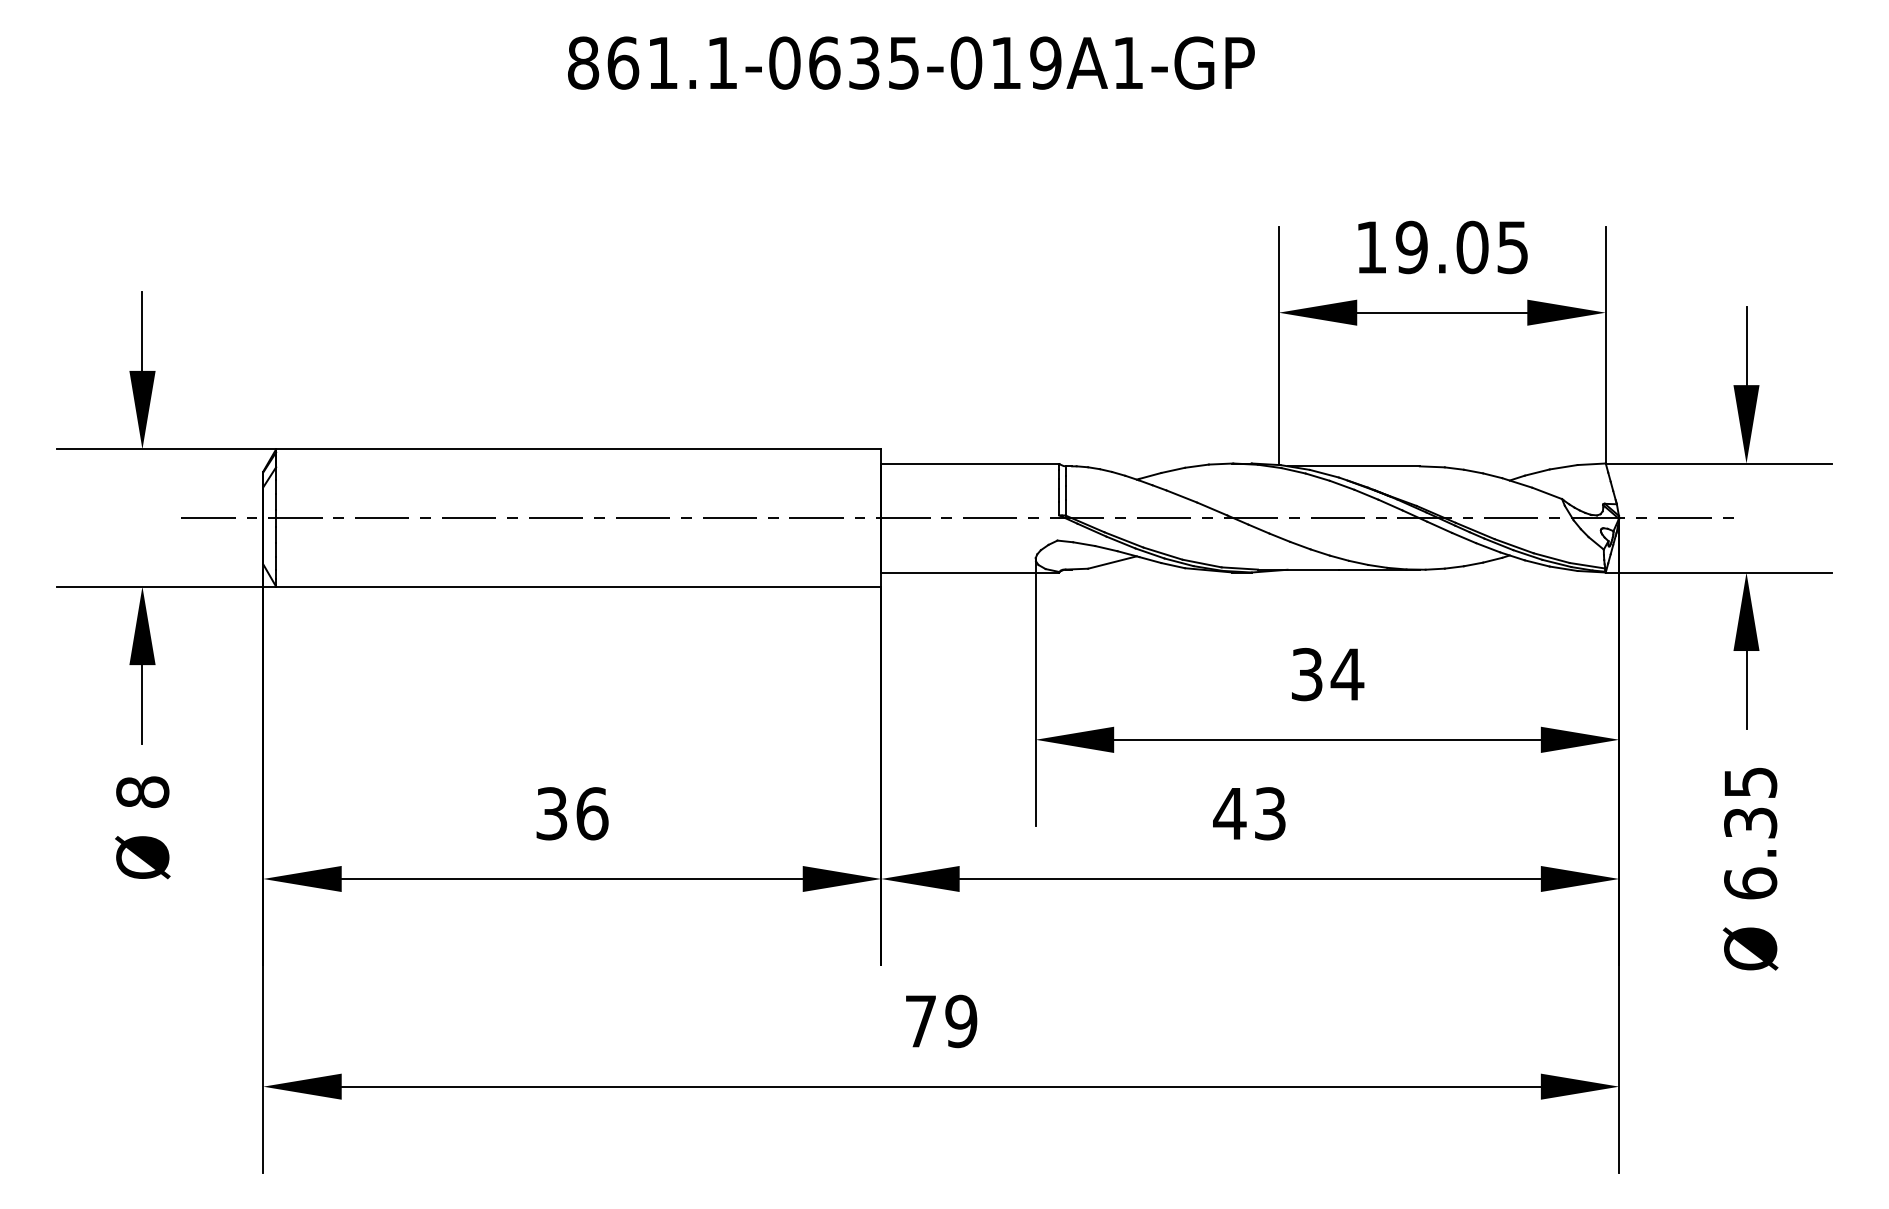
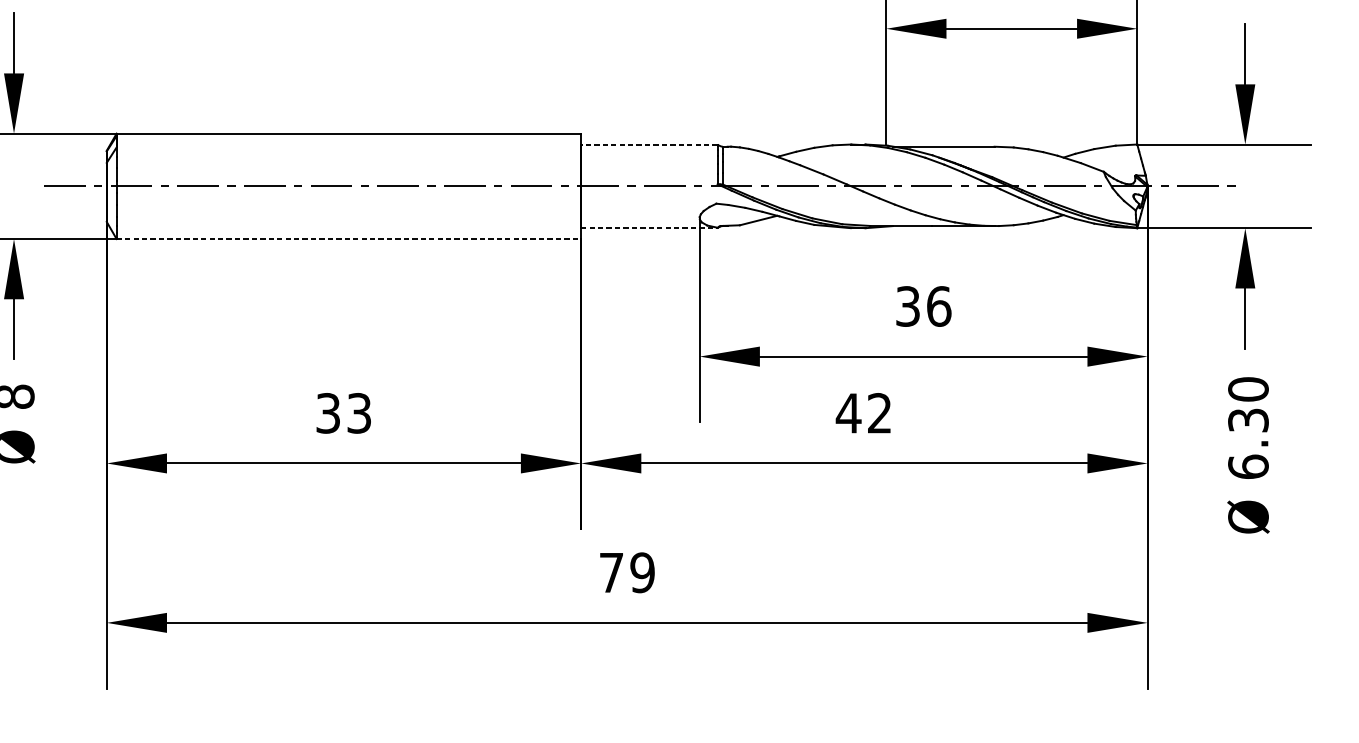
line: (969, 463) -> (648, 144), solid -> dashed
line: (970, 572) -> (649, 228), solid -> dashed
line: (578, 586) -> (348, 238), solid -> dashed
text: (1347, 674) -> (939, 306), 34 -> 36
text: (1750, 782) -> (1248, 389), 6.35 -> 6.30
text: (592, 813) -> (359, 413), 36 -> 33
text: (1270, 813) -> (879, 413), 43 -> 42

